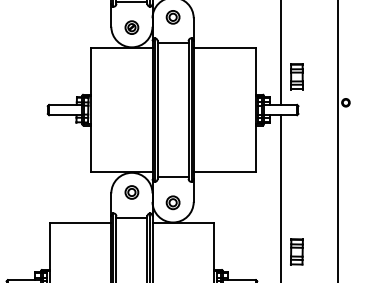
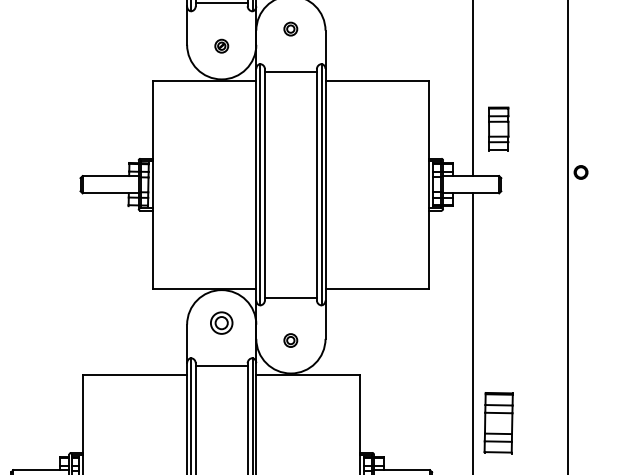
part: (172, 17) -> (289, 29), size x0.6
part: (131, 27) -> (221, 46), size x0.6
part: (172, 202) -> (289, 339), size x0.6
part: (296, 251) -> (498, 422), size x1.4

